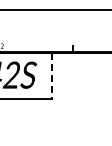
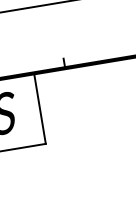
line: (52, 76) -> (40, 109), dashed -> solid

